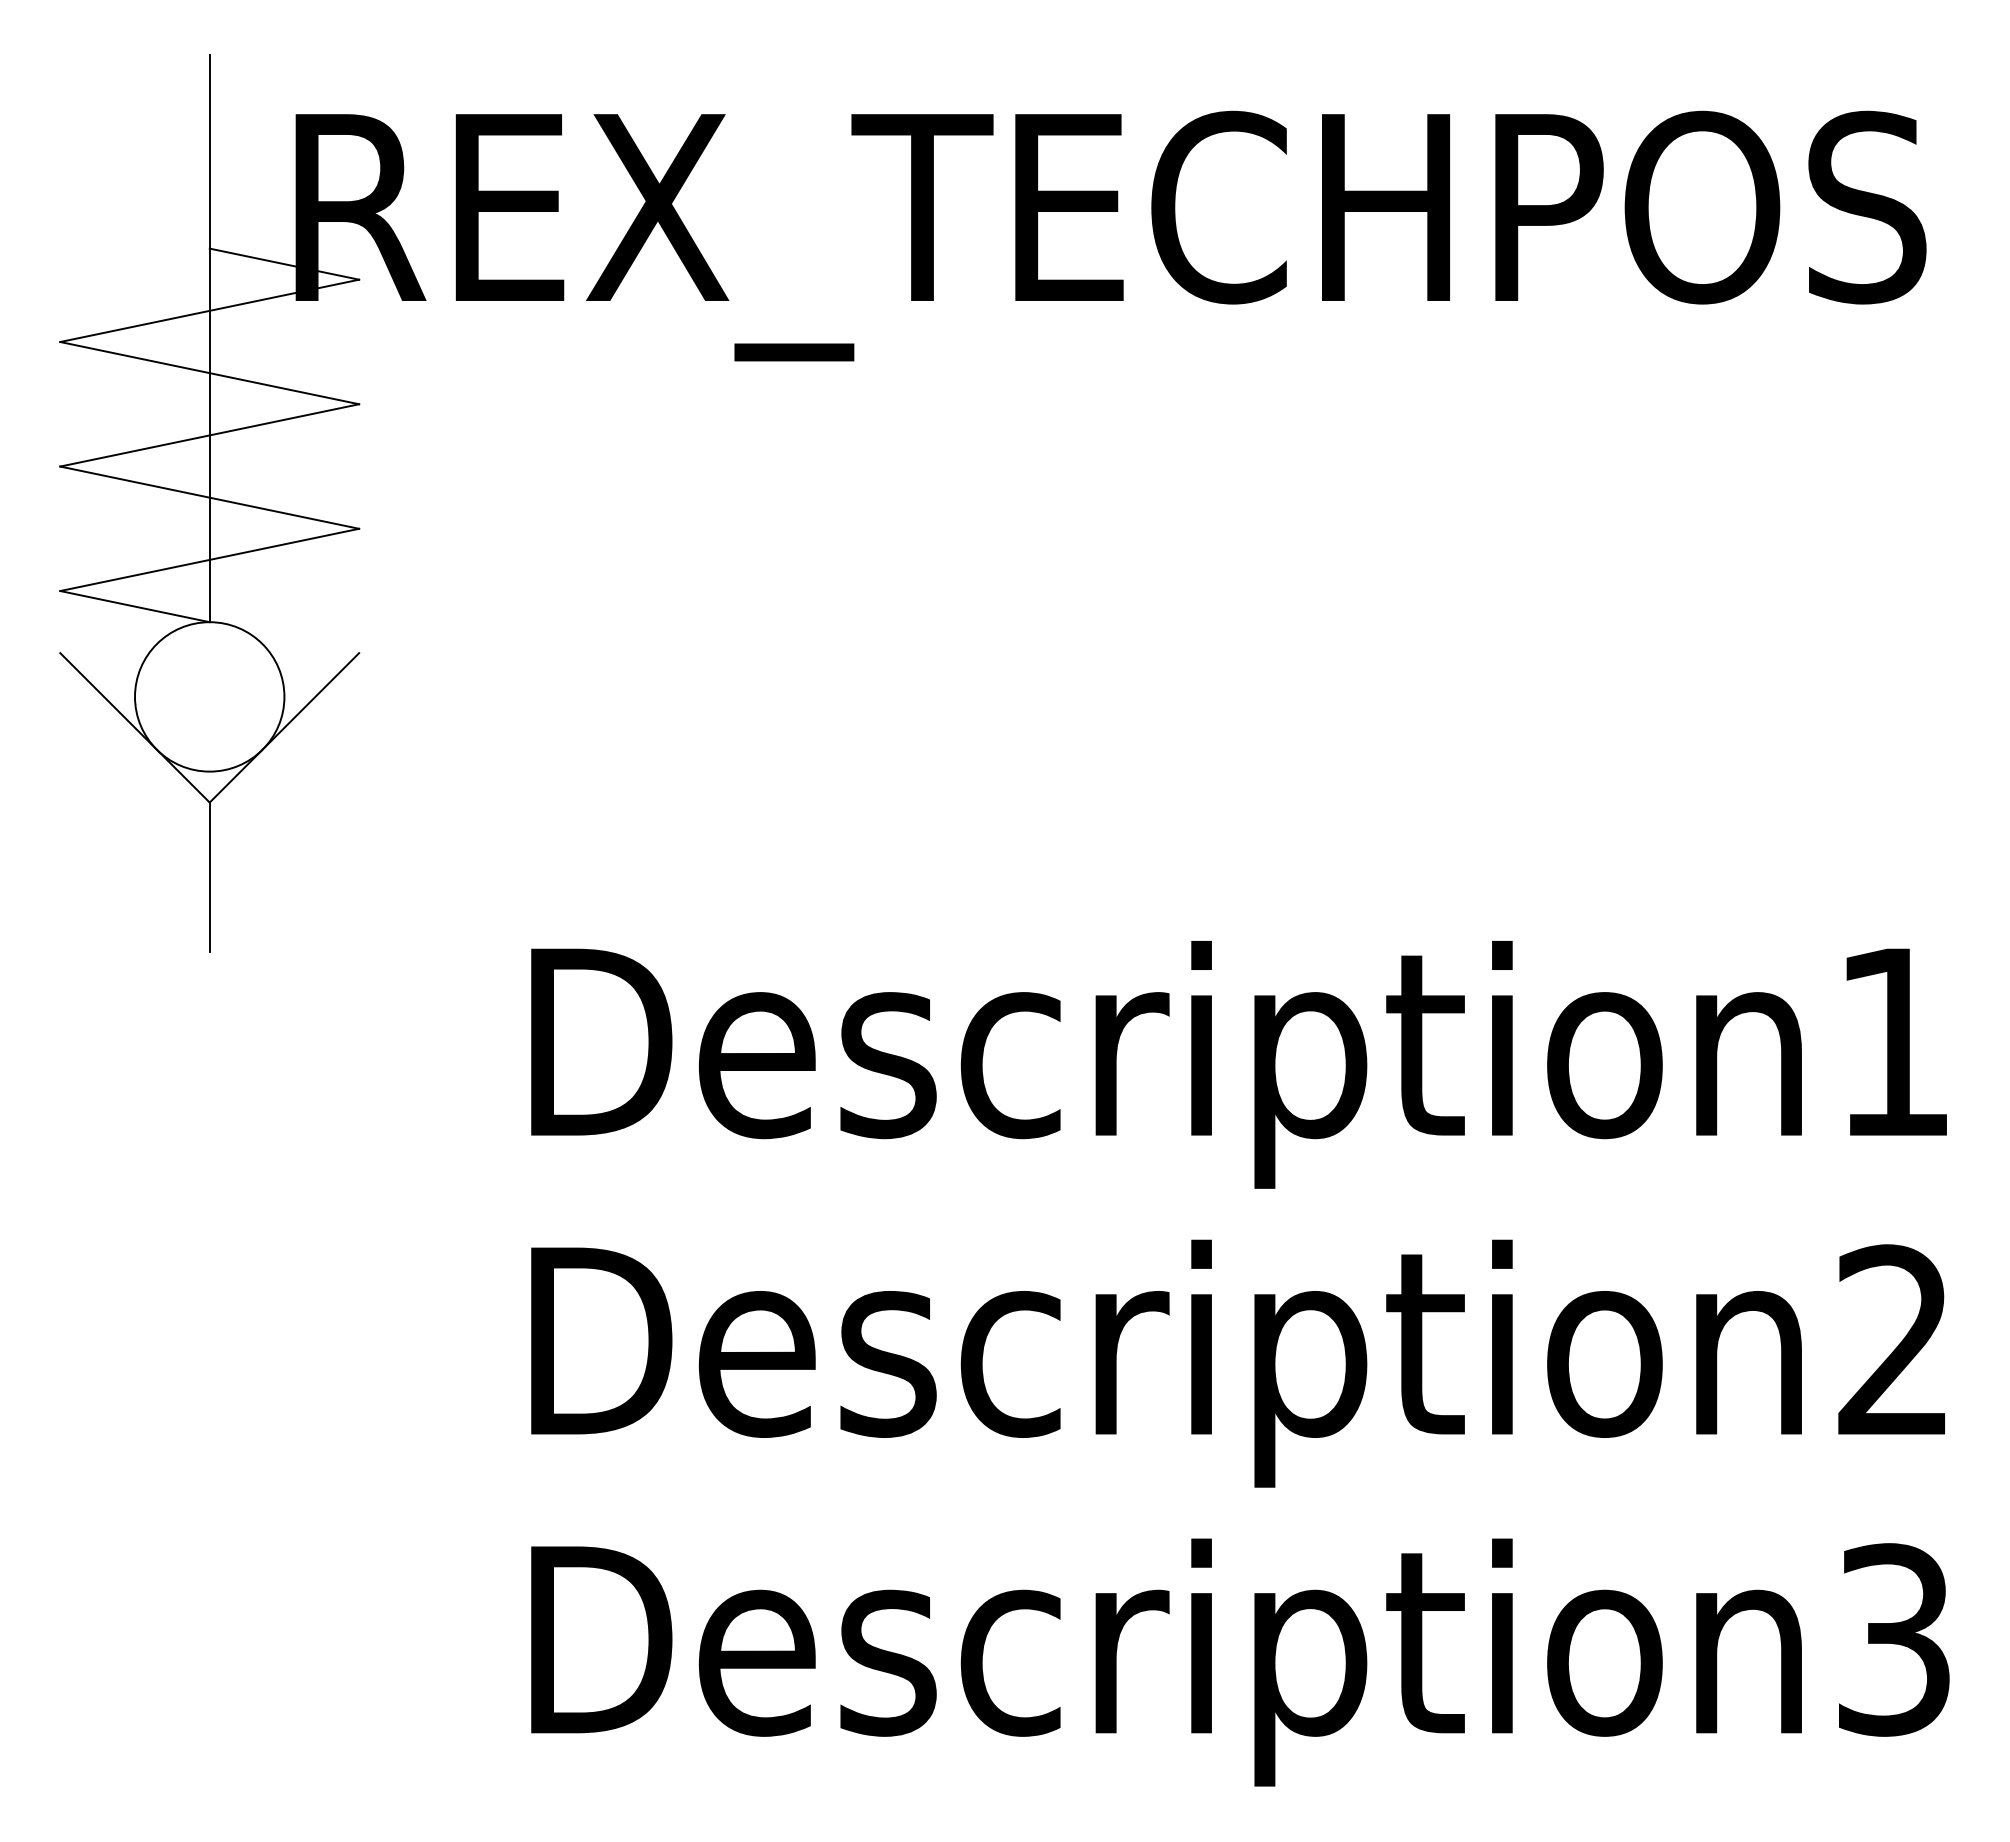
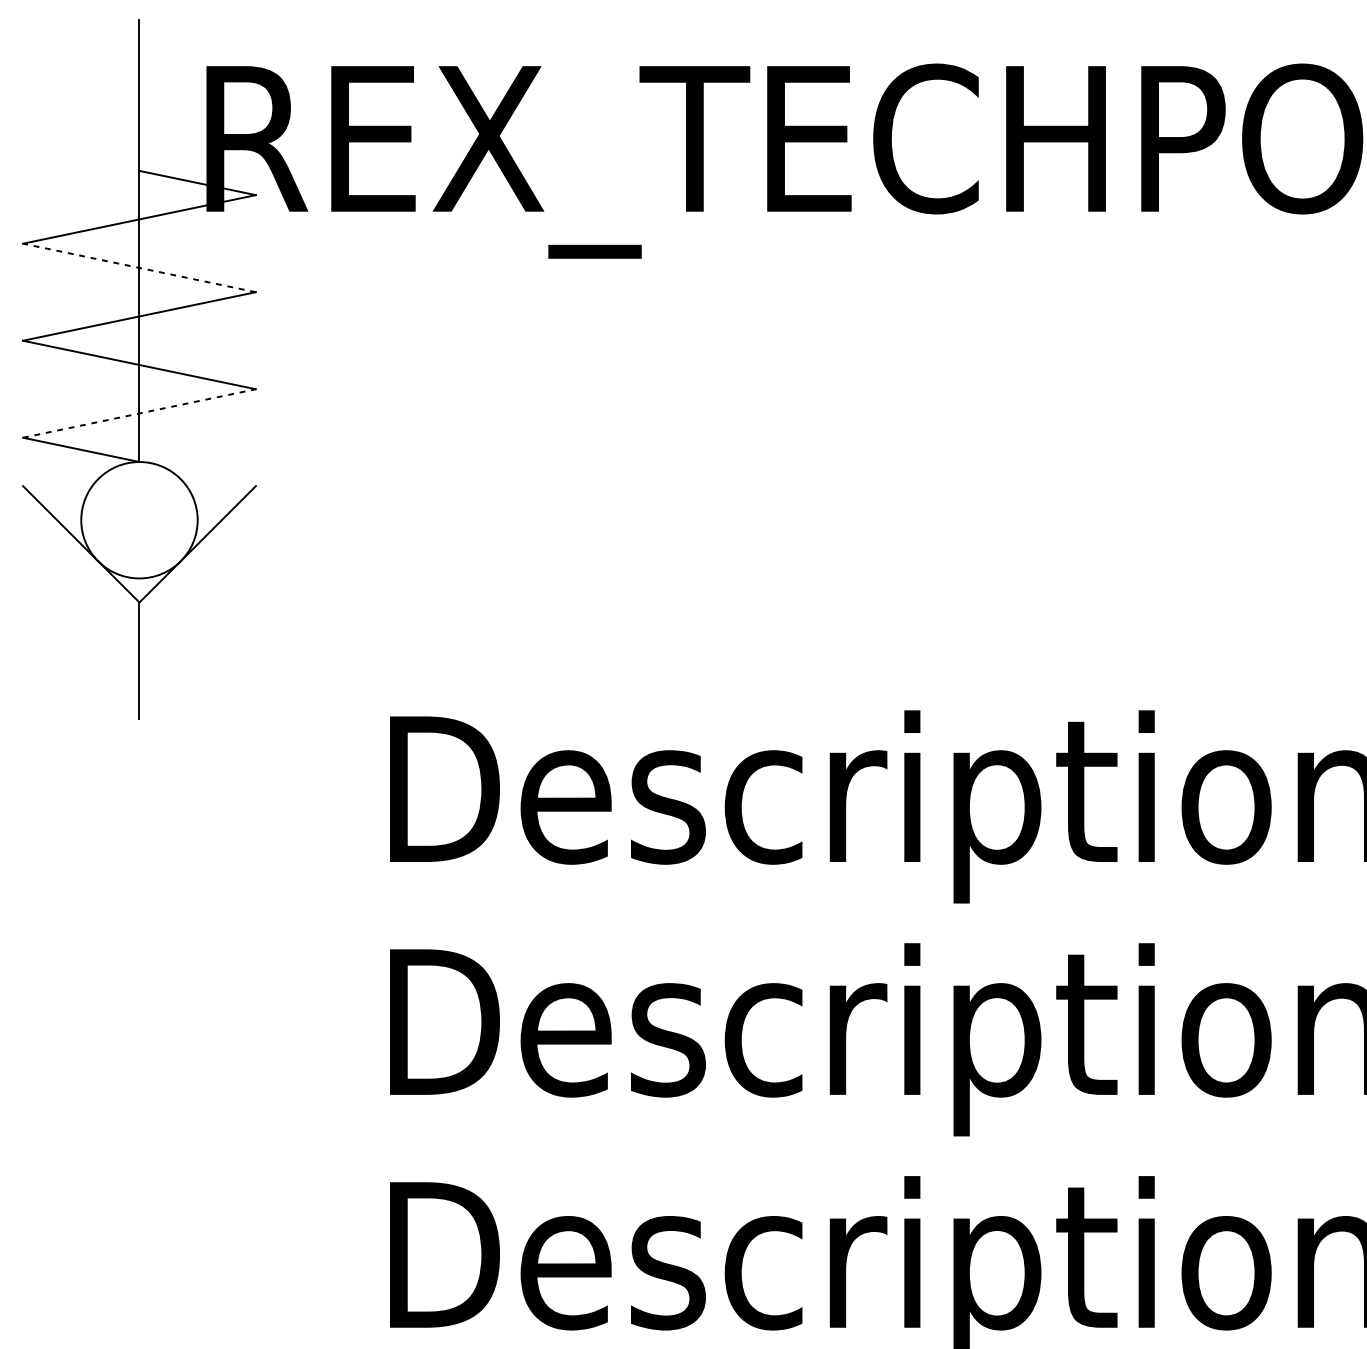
line: (209, 373) -> (139, 268), solid -> dashed
line: (209, 559) -> (139, 413), solid -> dashed

